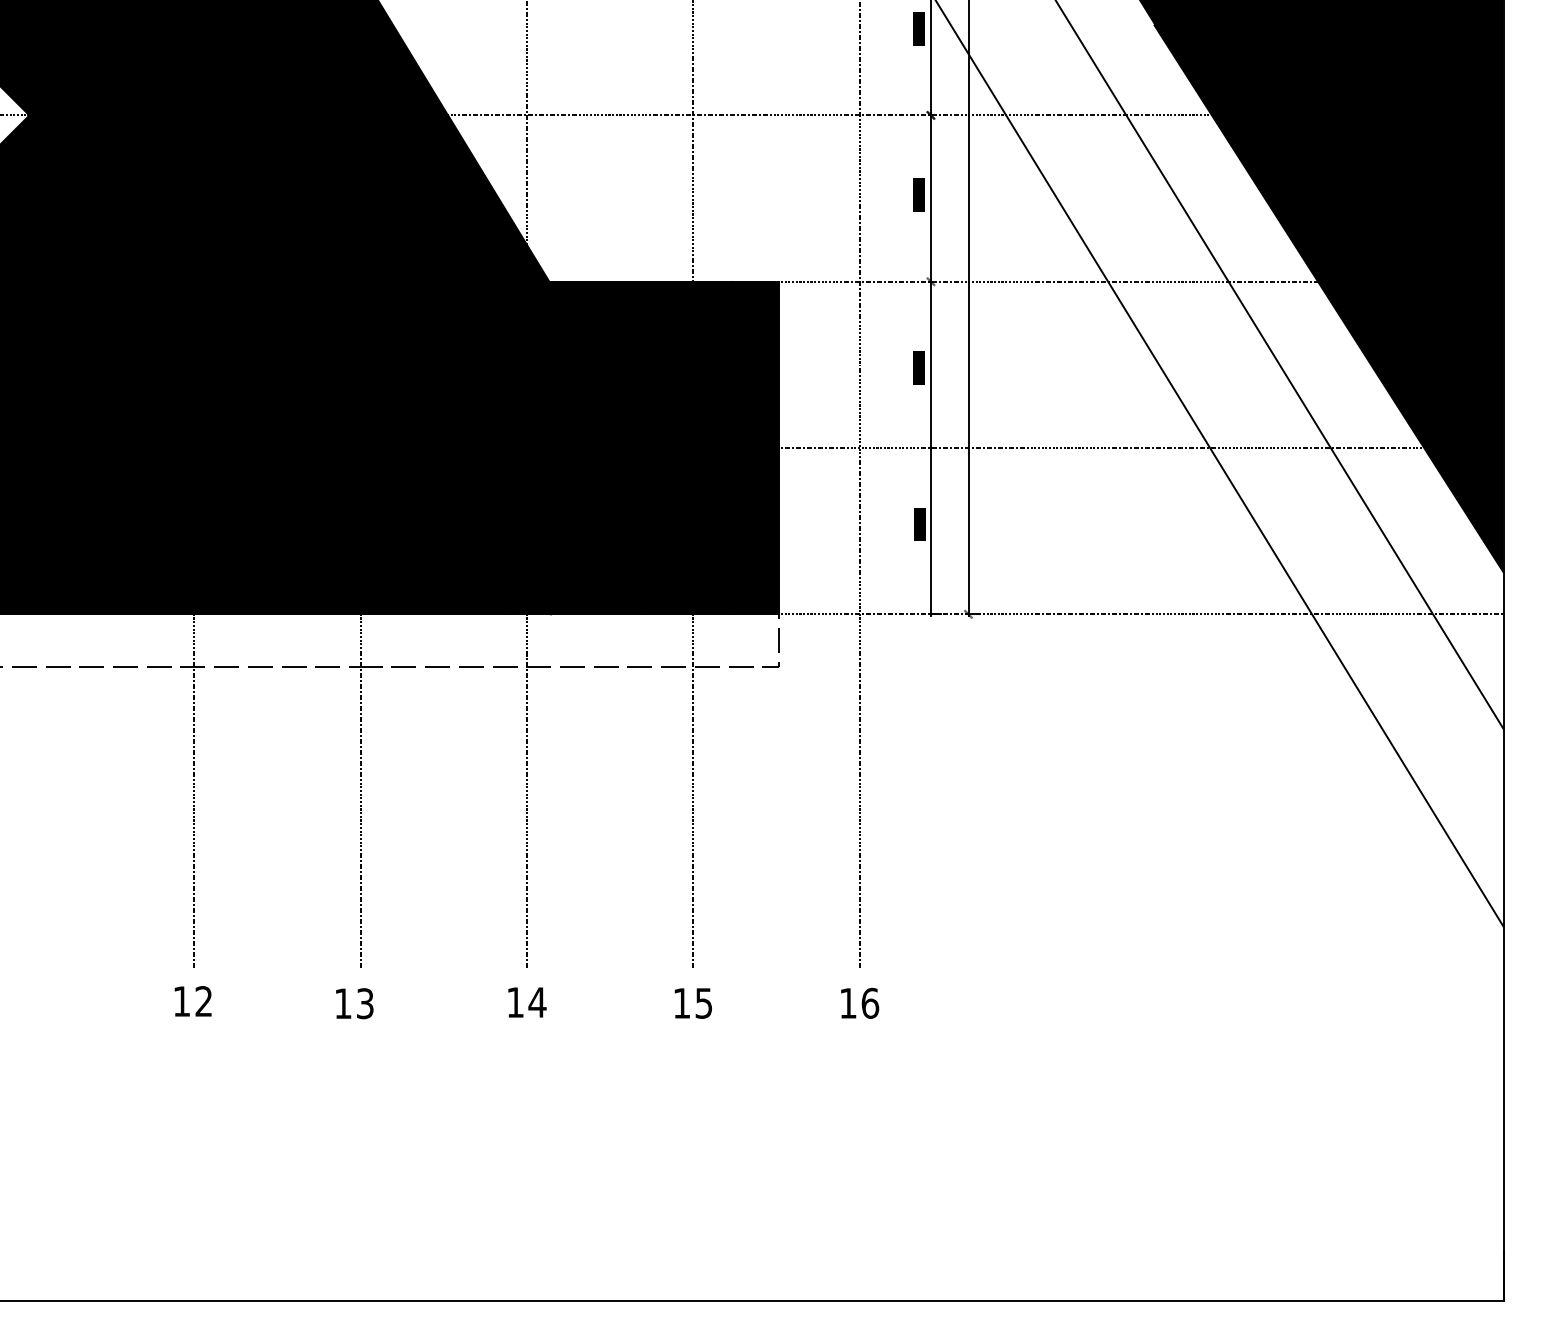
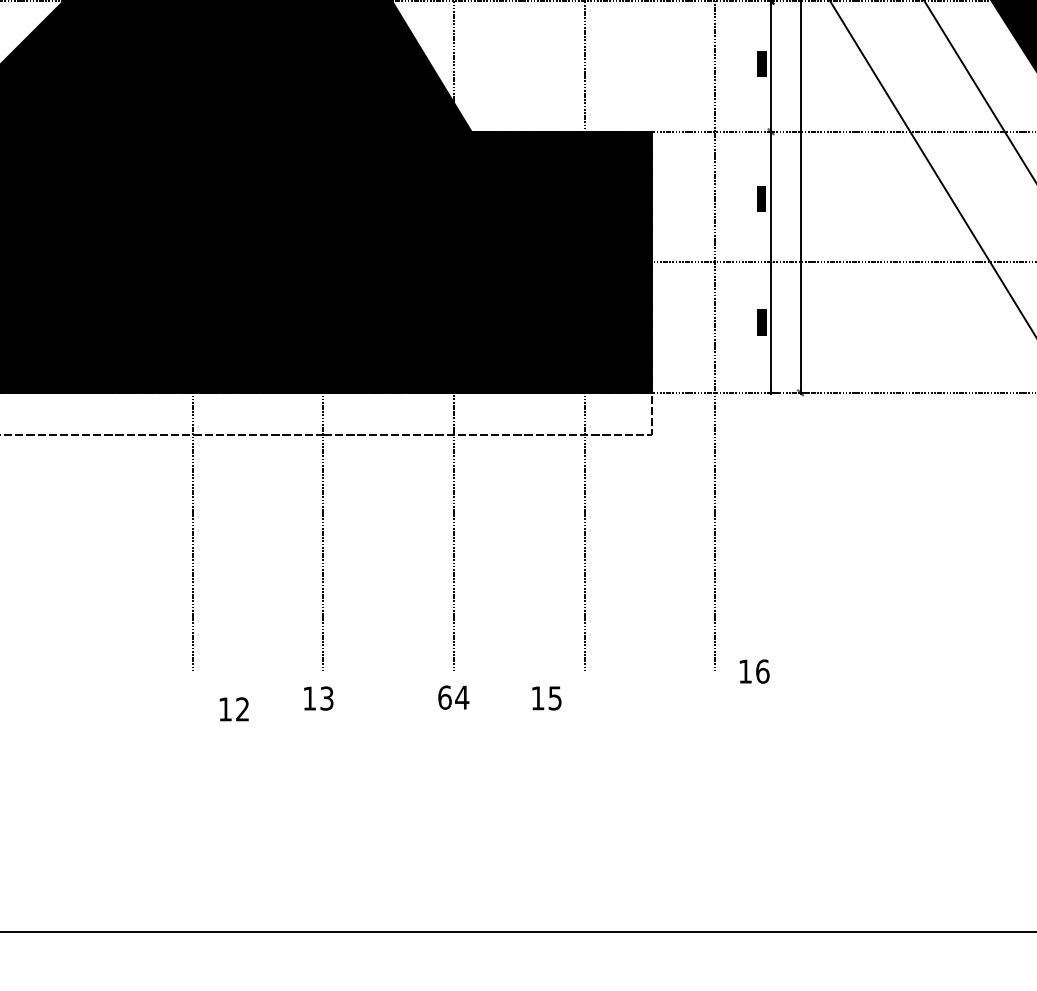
text: (192, 1001) -> (233, 709), moved
text: (515, 1002) -> (444, 697), 14 -> 64
text: (860, 1002) -> (755, 670), moved
text: (692, 1003) -> (546, 698), moved

